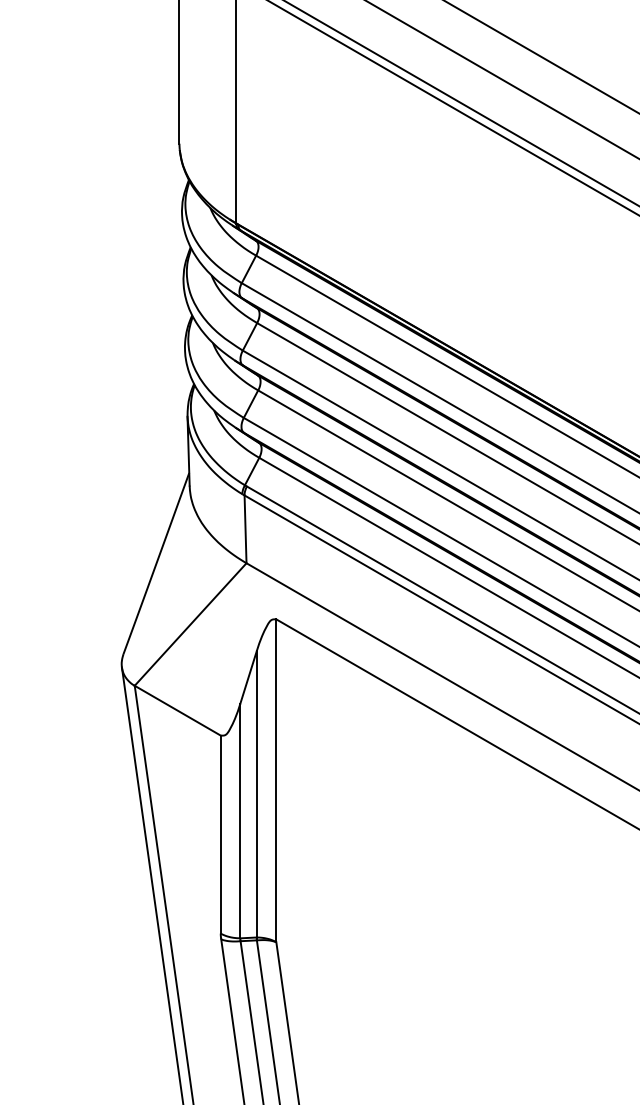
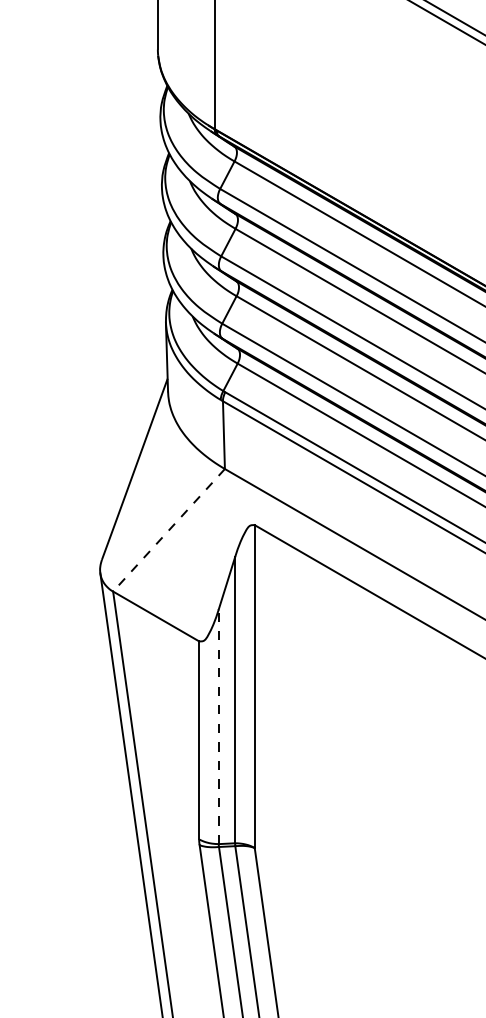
line: (190, 624) -> (168, 530), solid -> dashed
line: (240, 820) -> (218, 726), solid -> dashed

